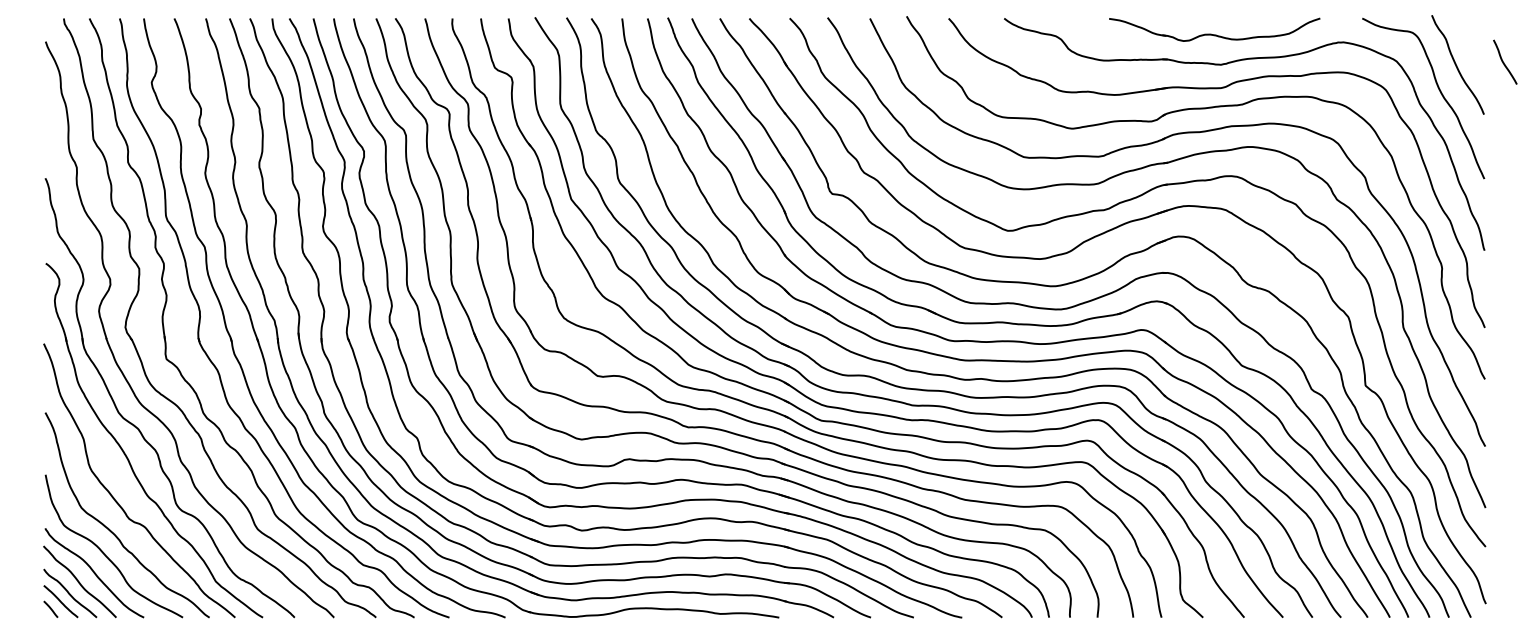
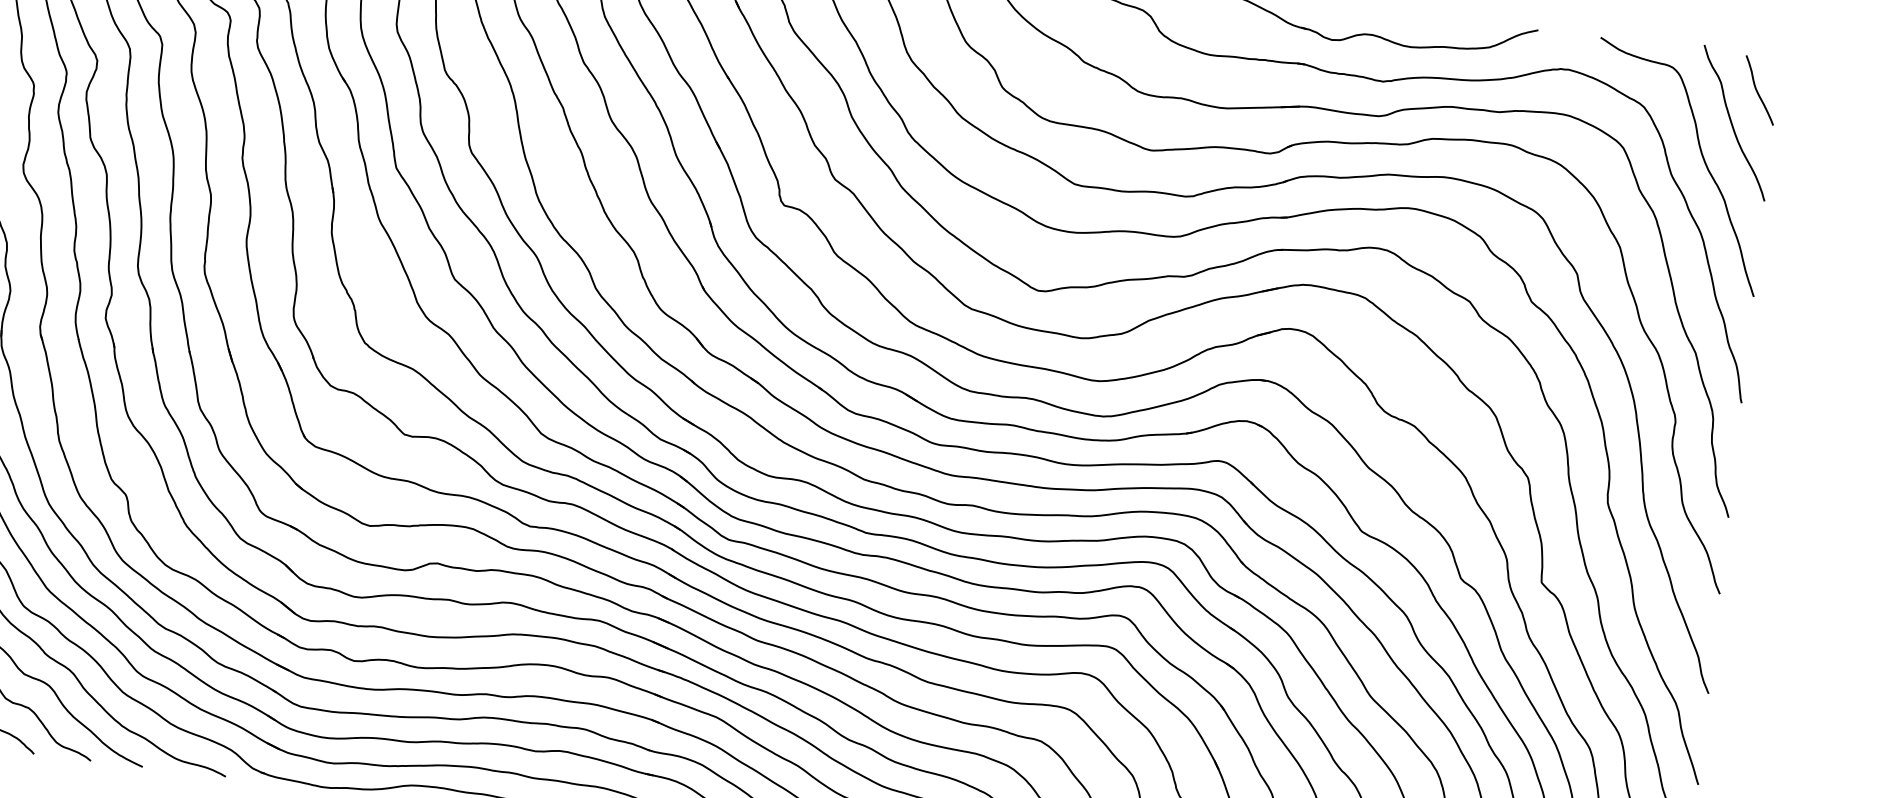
curve: (1504, 62) -> (1758, 90), moved

